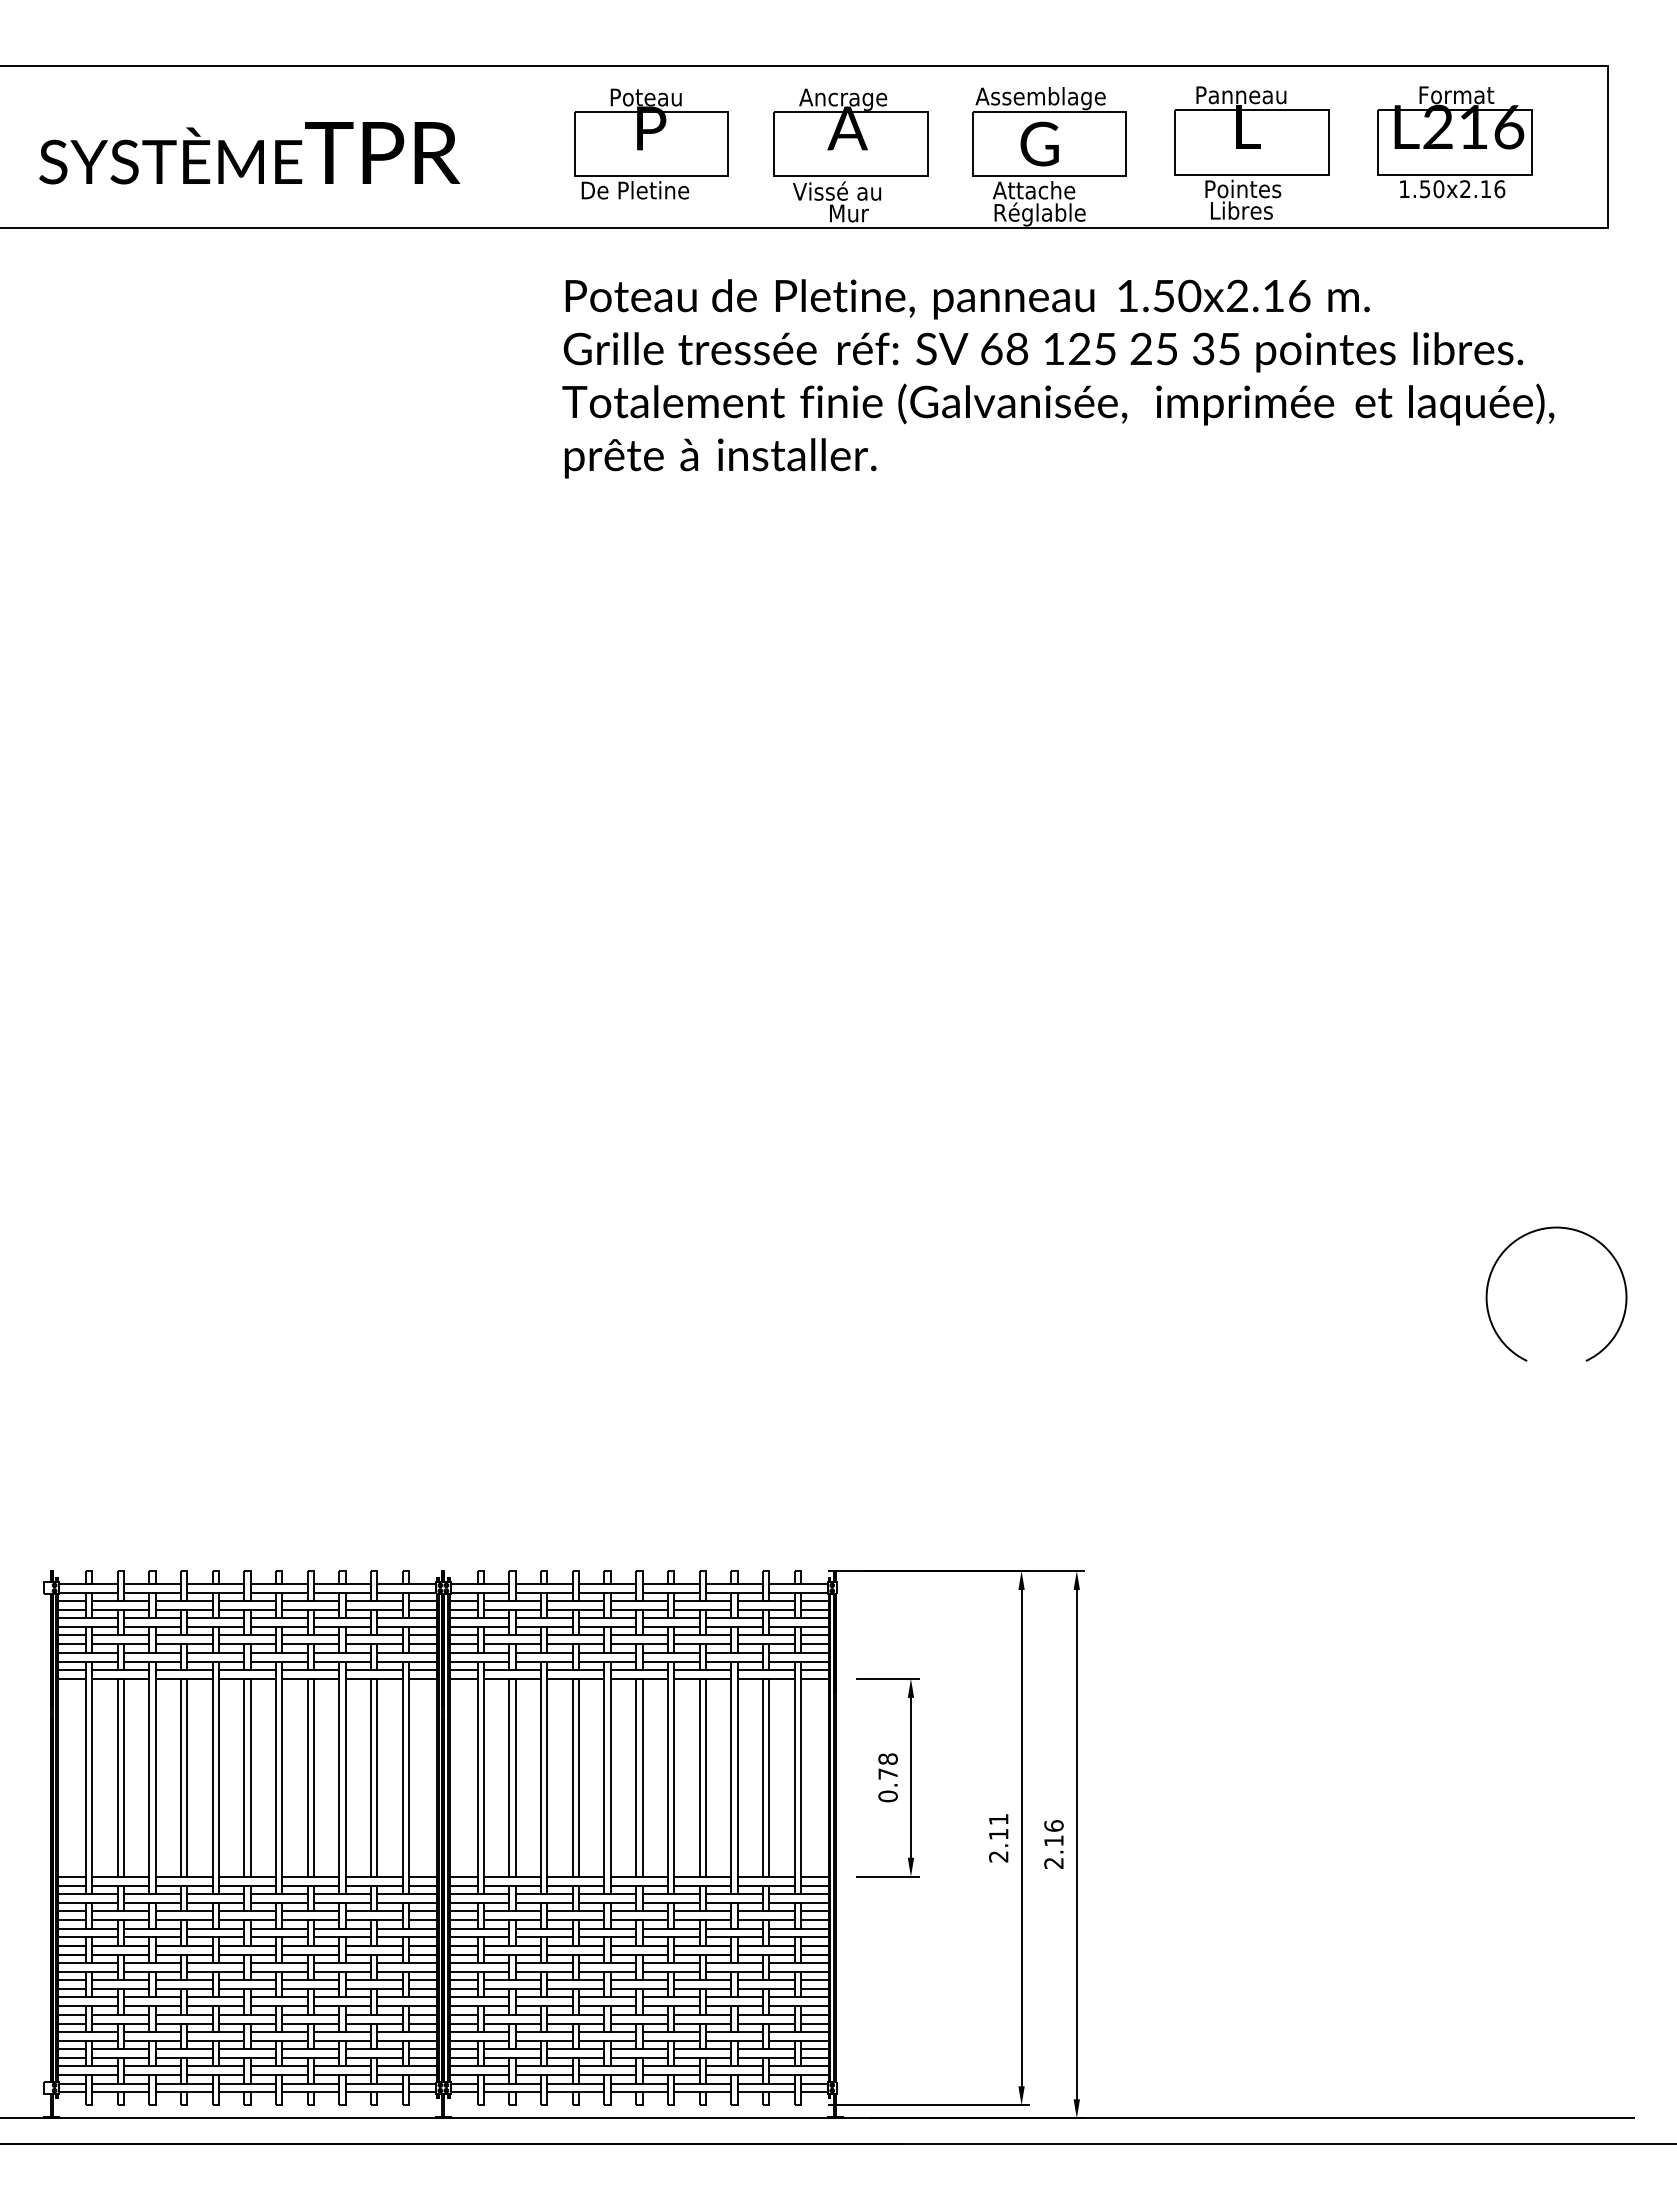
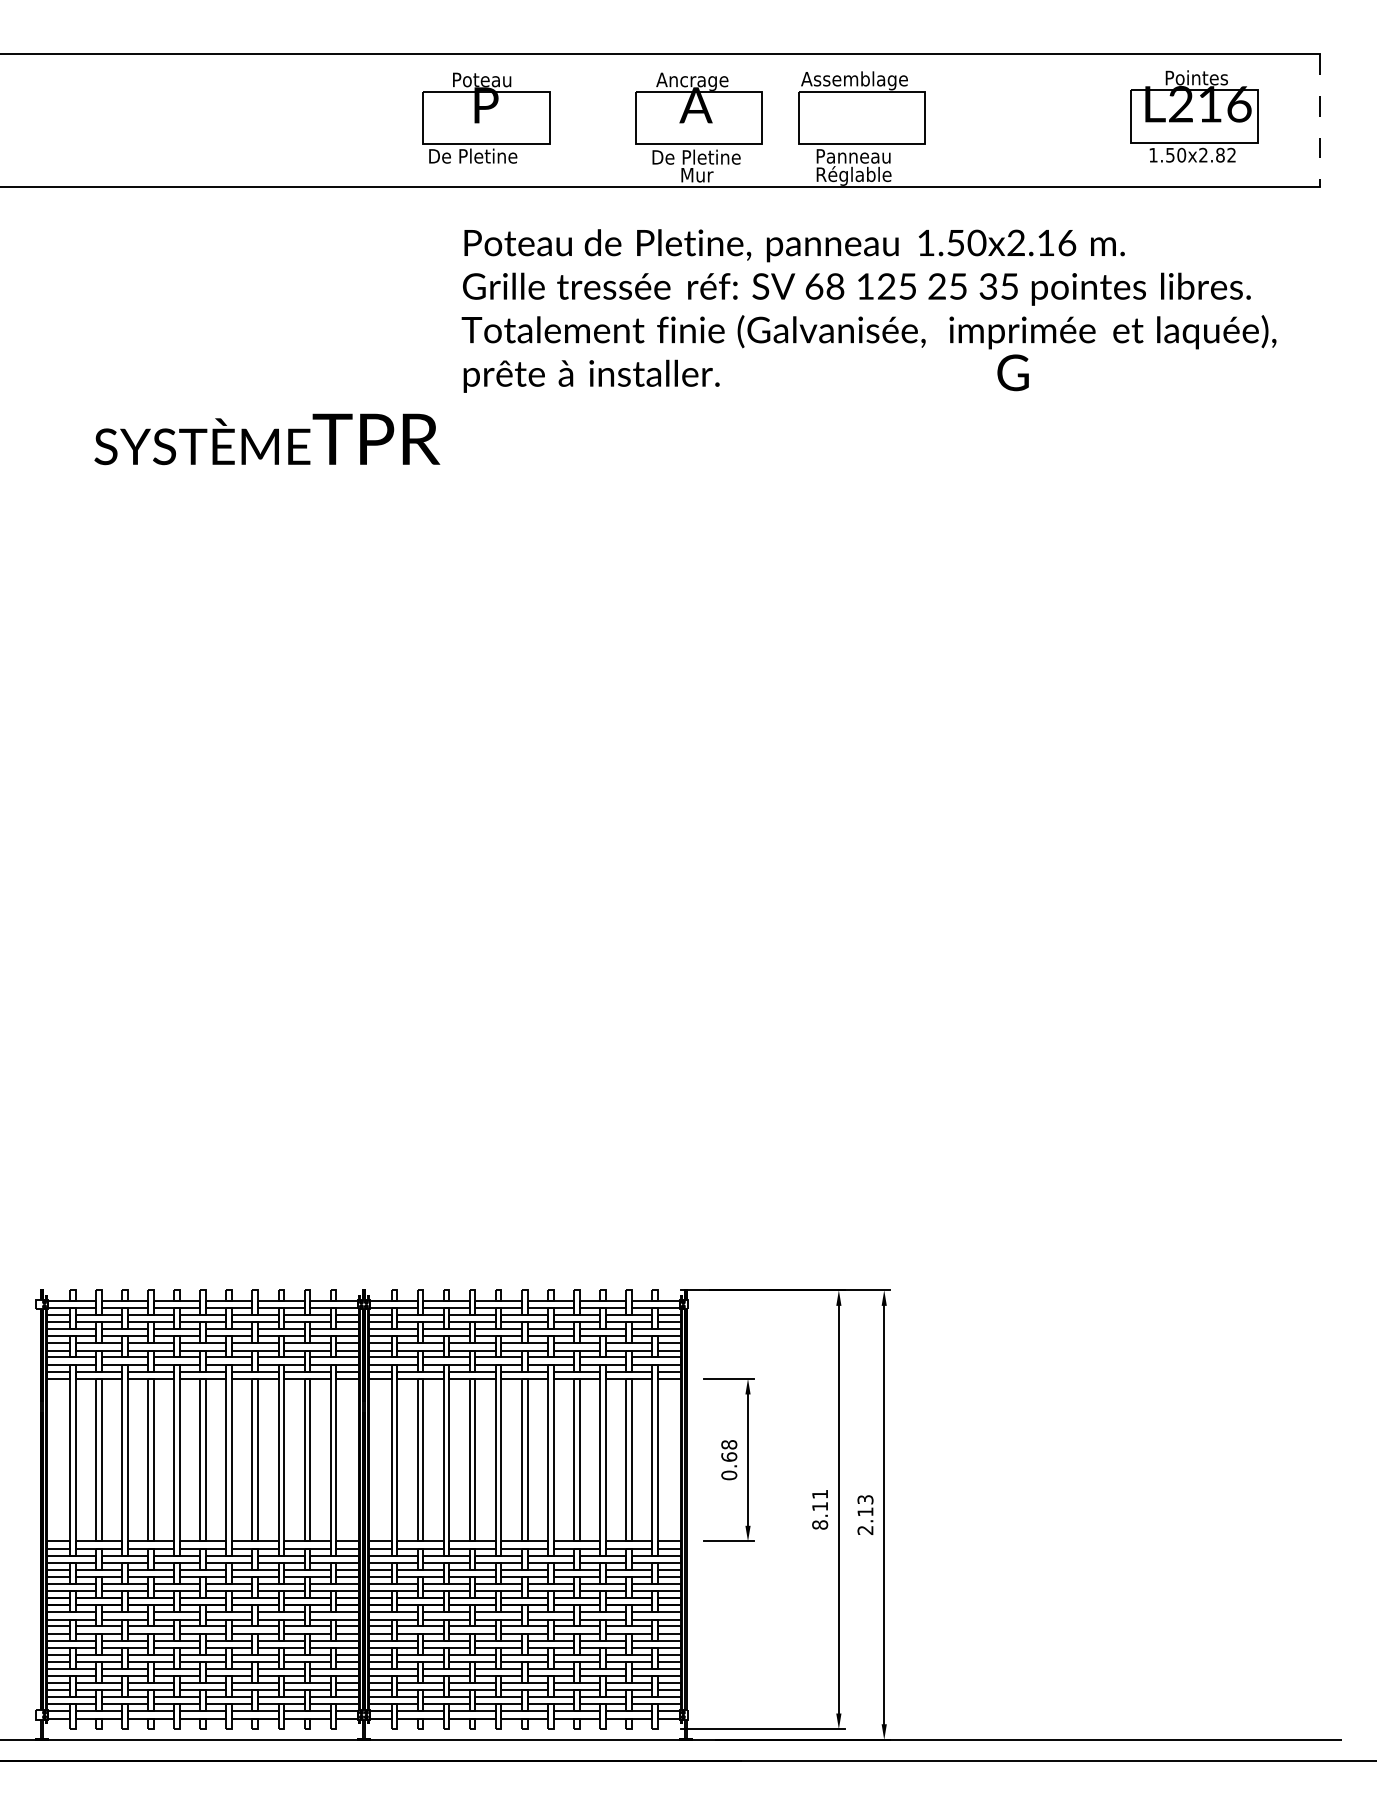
text: (1458, 94) -> (1197, 77), Format -> Pointes
part: (651, 143) -> (486, 117), moved
text: (1039, 143) -> (1012, 372), moved
line: (1607, 146) -> (1320, 120), solid -> dashed
part: (1251, 152) -> (1027, 125), removed
text: (249, 153) -> (267, 439), moved
text: (1492, 189) -> (1225, 155), 1.50x2.16 -> 1.50x2.82
text: (847, 190) -> (695, 156), Vissé au -> De Pletine
text: (1038, 190) -> (852, 156), Attache -> Panneau
arc: (1541, 1230) -> (1265, 1010), removed
text: (887, 1773) -> (728, 1456), 0.78 -> 0.68
text: (1053, 1825) -> (865, 1499), 2.16 -> 2.13
text: (998, 1856) -> (819, 1524), 2.11 -> 8.11

